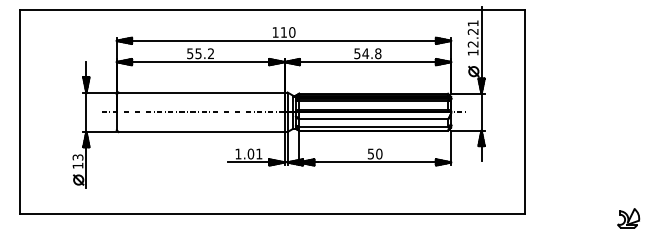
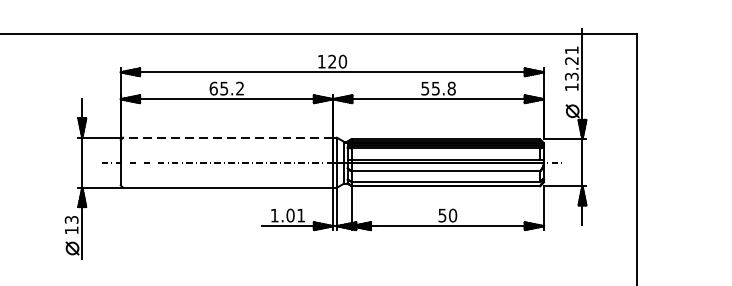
text: (283, 32) -> (331, 61), 110 -> 120
text: (473, 44) -> (572, 76), 12.21 -> 13.21
text: (190, 53) -> (214, 88), 55.2 -> 65.2
text: (365, 53) -> (435, 88), 54.8 -> 55.8
line: (201, 92) -> (227, 137), solid -> dashed

